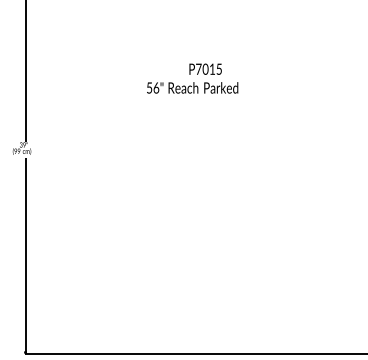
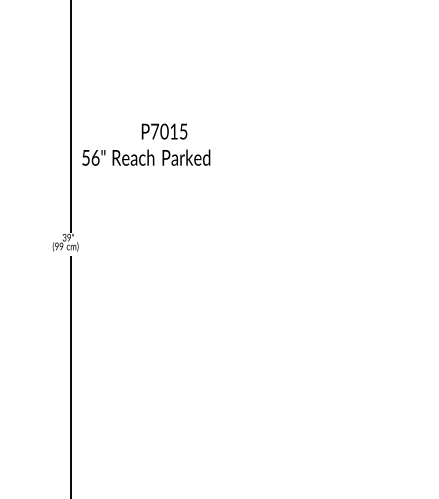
text: (192, 78) -> (146, 144), moved

